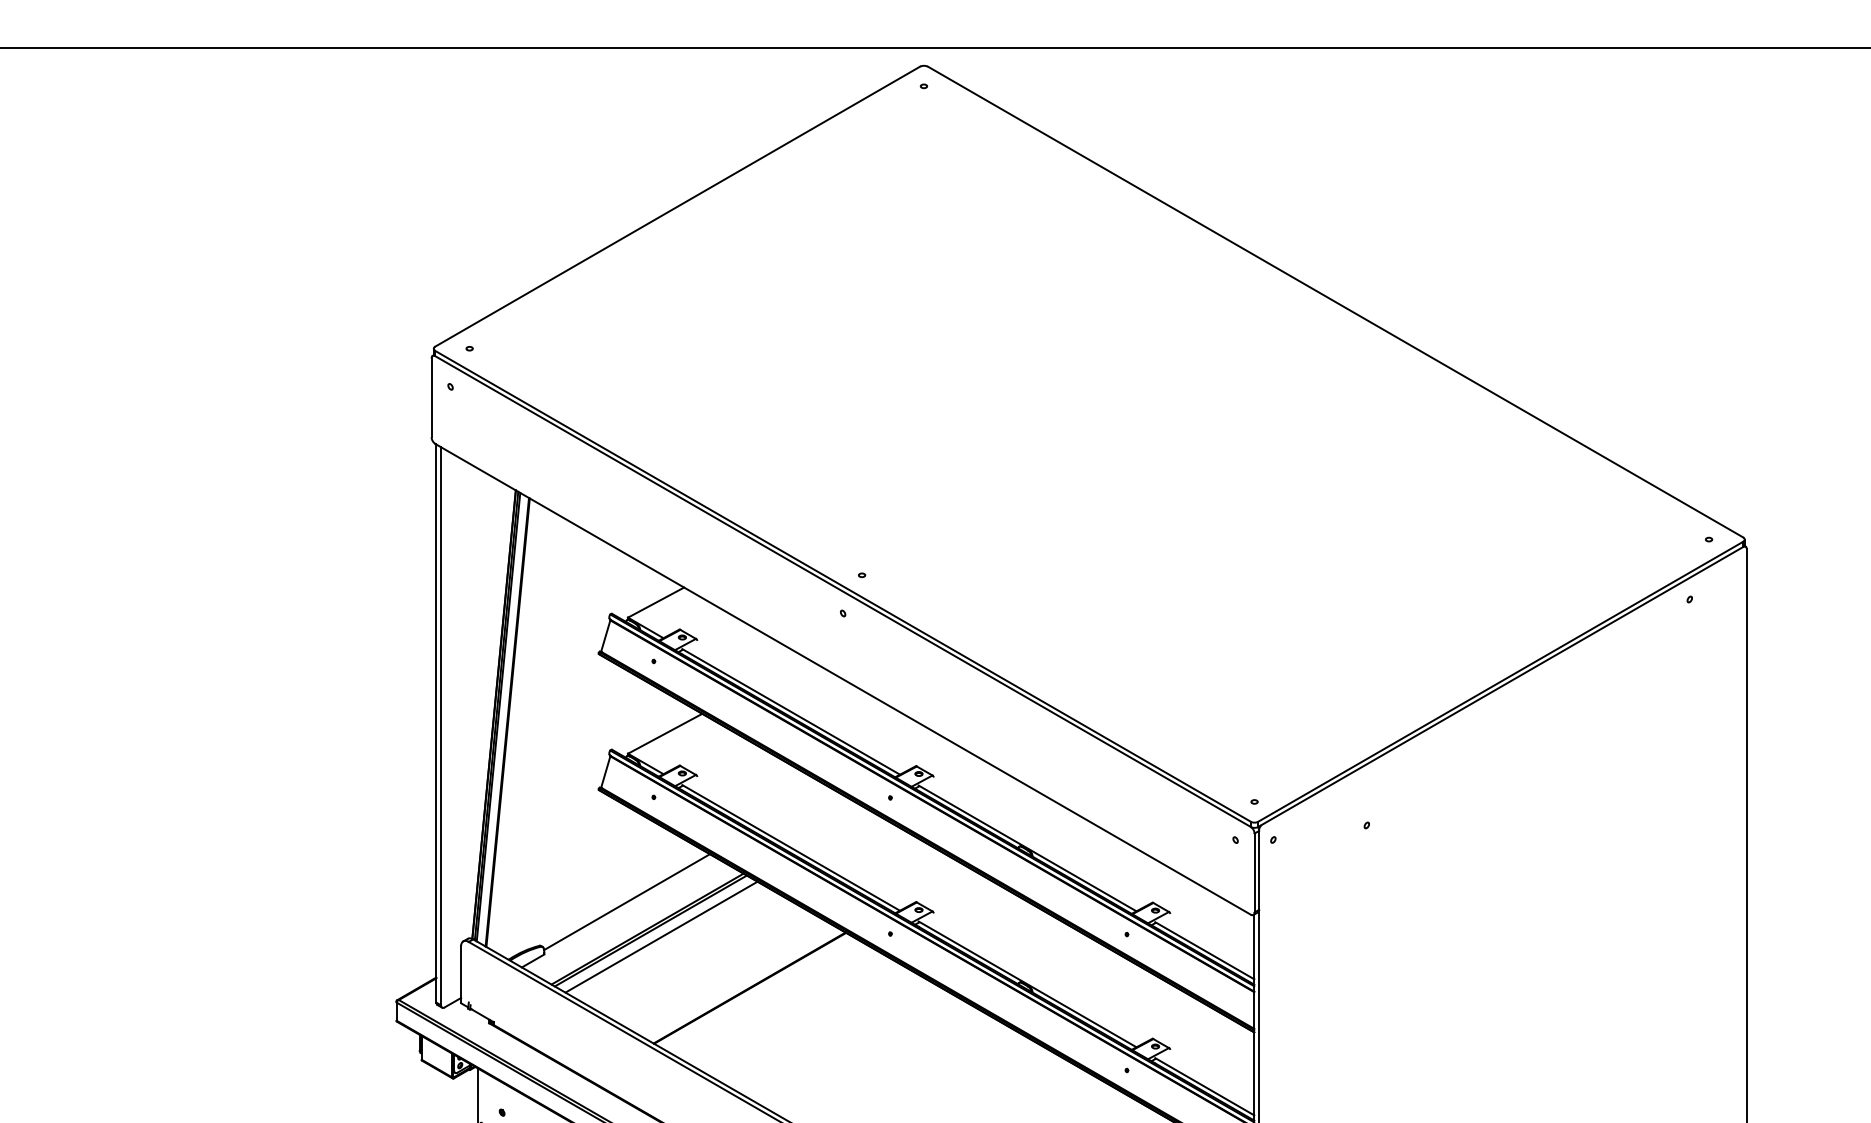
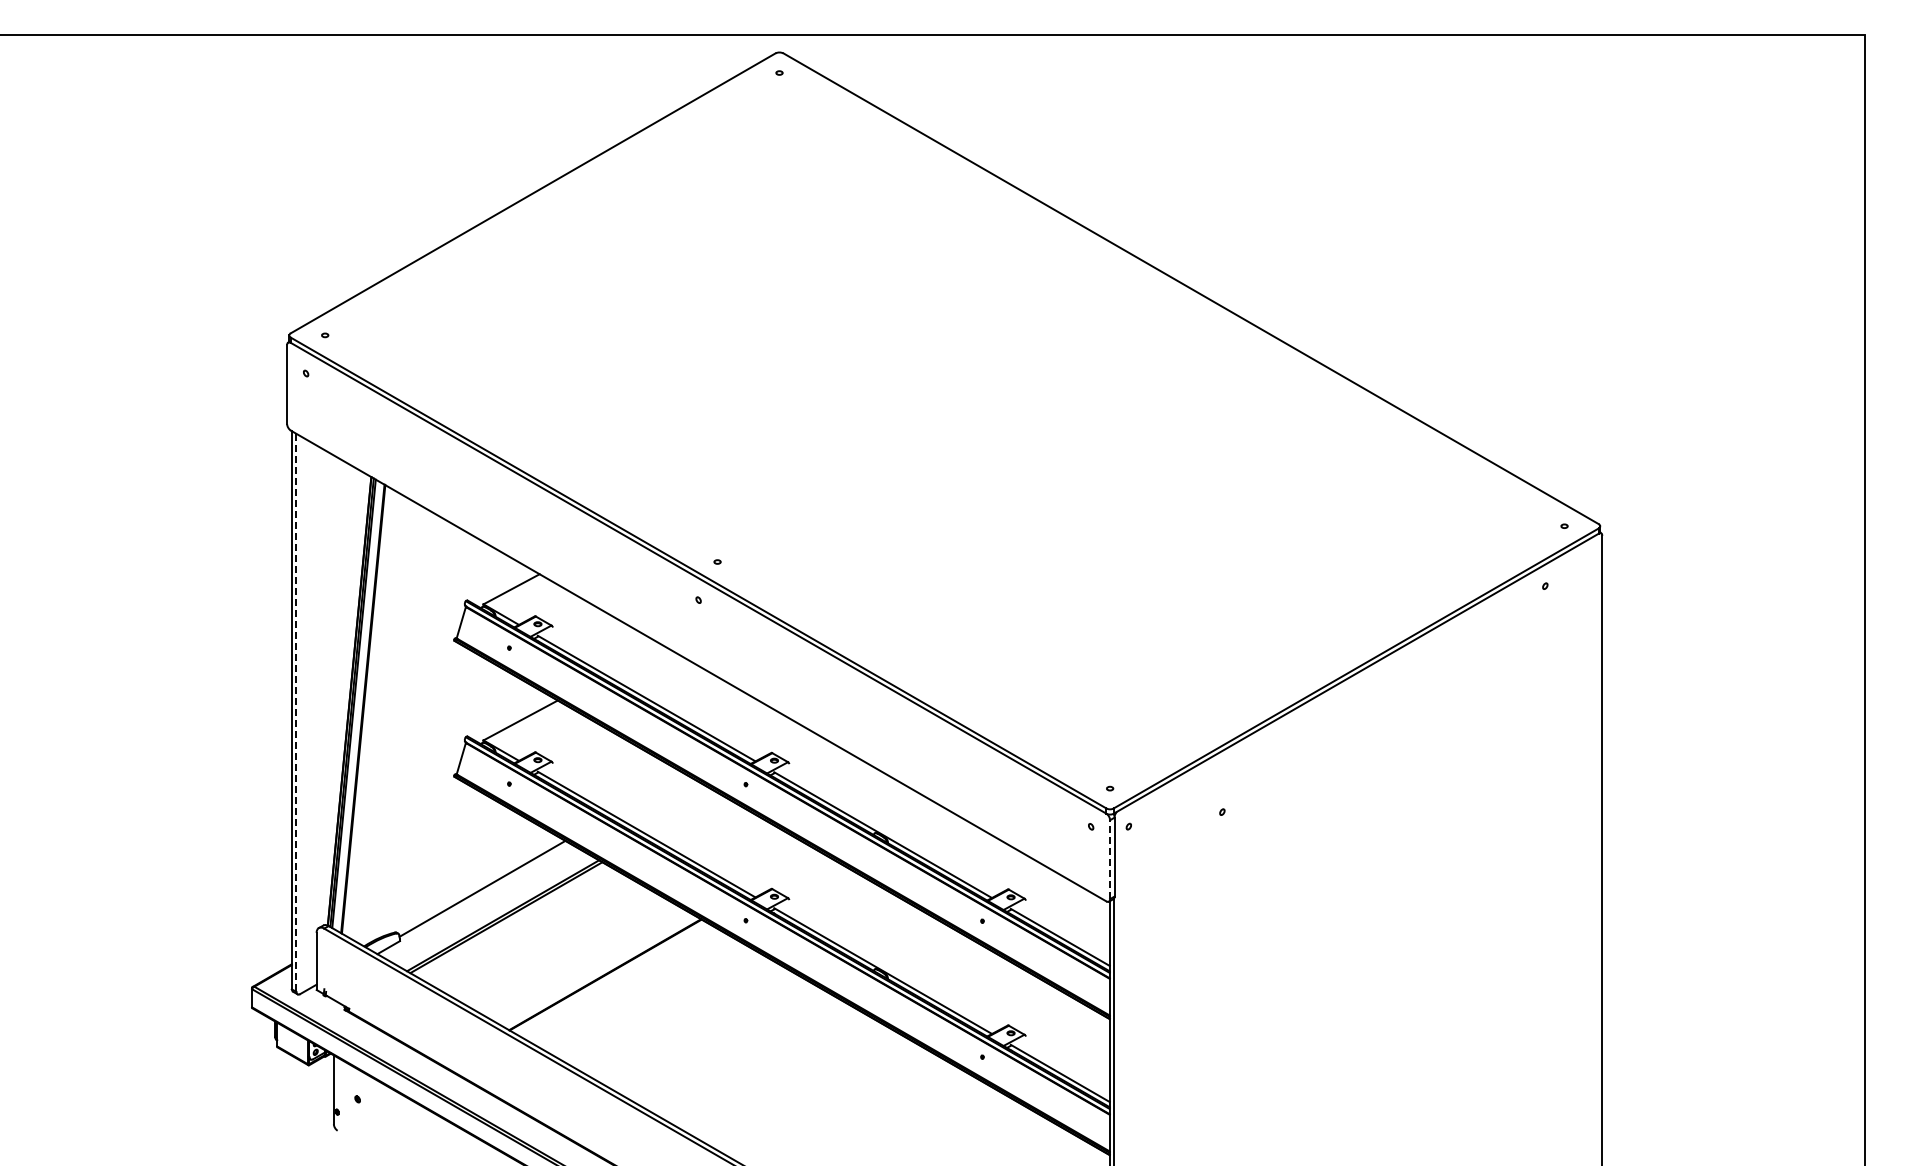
line: (440, 726) -> (296, 713), solid -> dashed
line: (1254, 872) -> (1110, 859), solid -> dashed
line: (661, 936) -> (517, 923), removed

